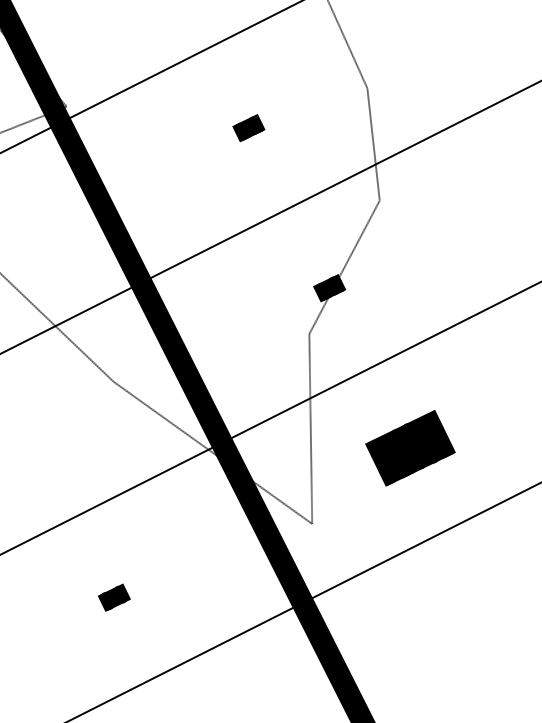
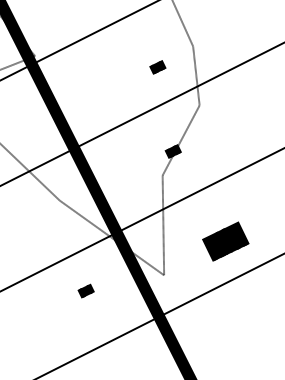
text: (248, 128) -> (157, 67), moved
text: (409, 448) -> (225, 241), moved
text: (113, 596) -> (85, 290), moved

